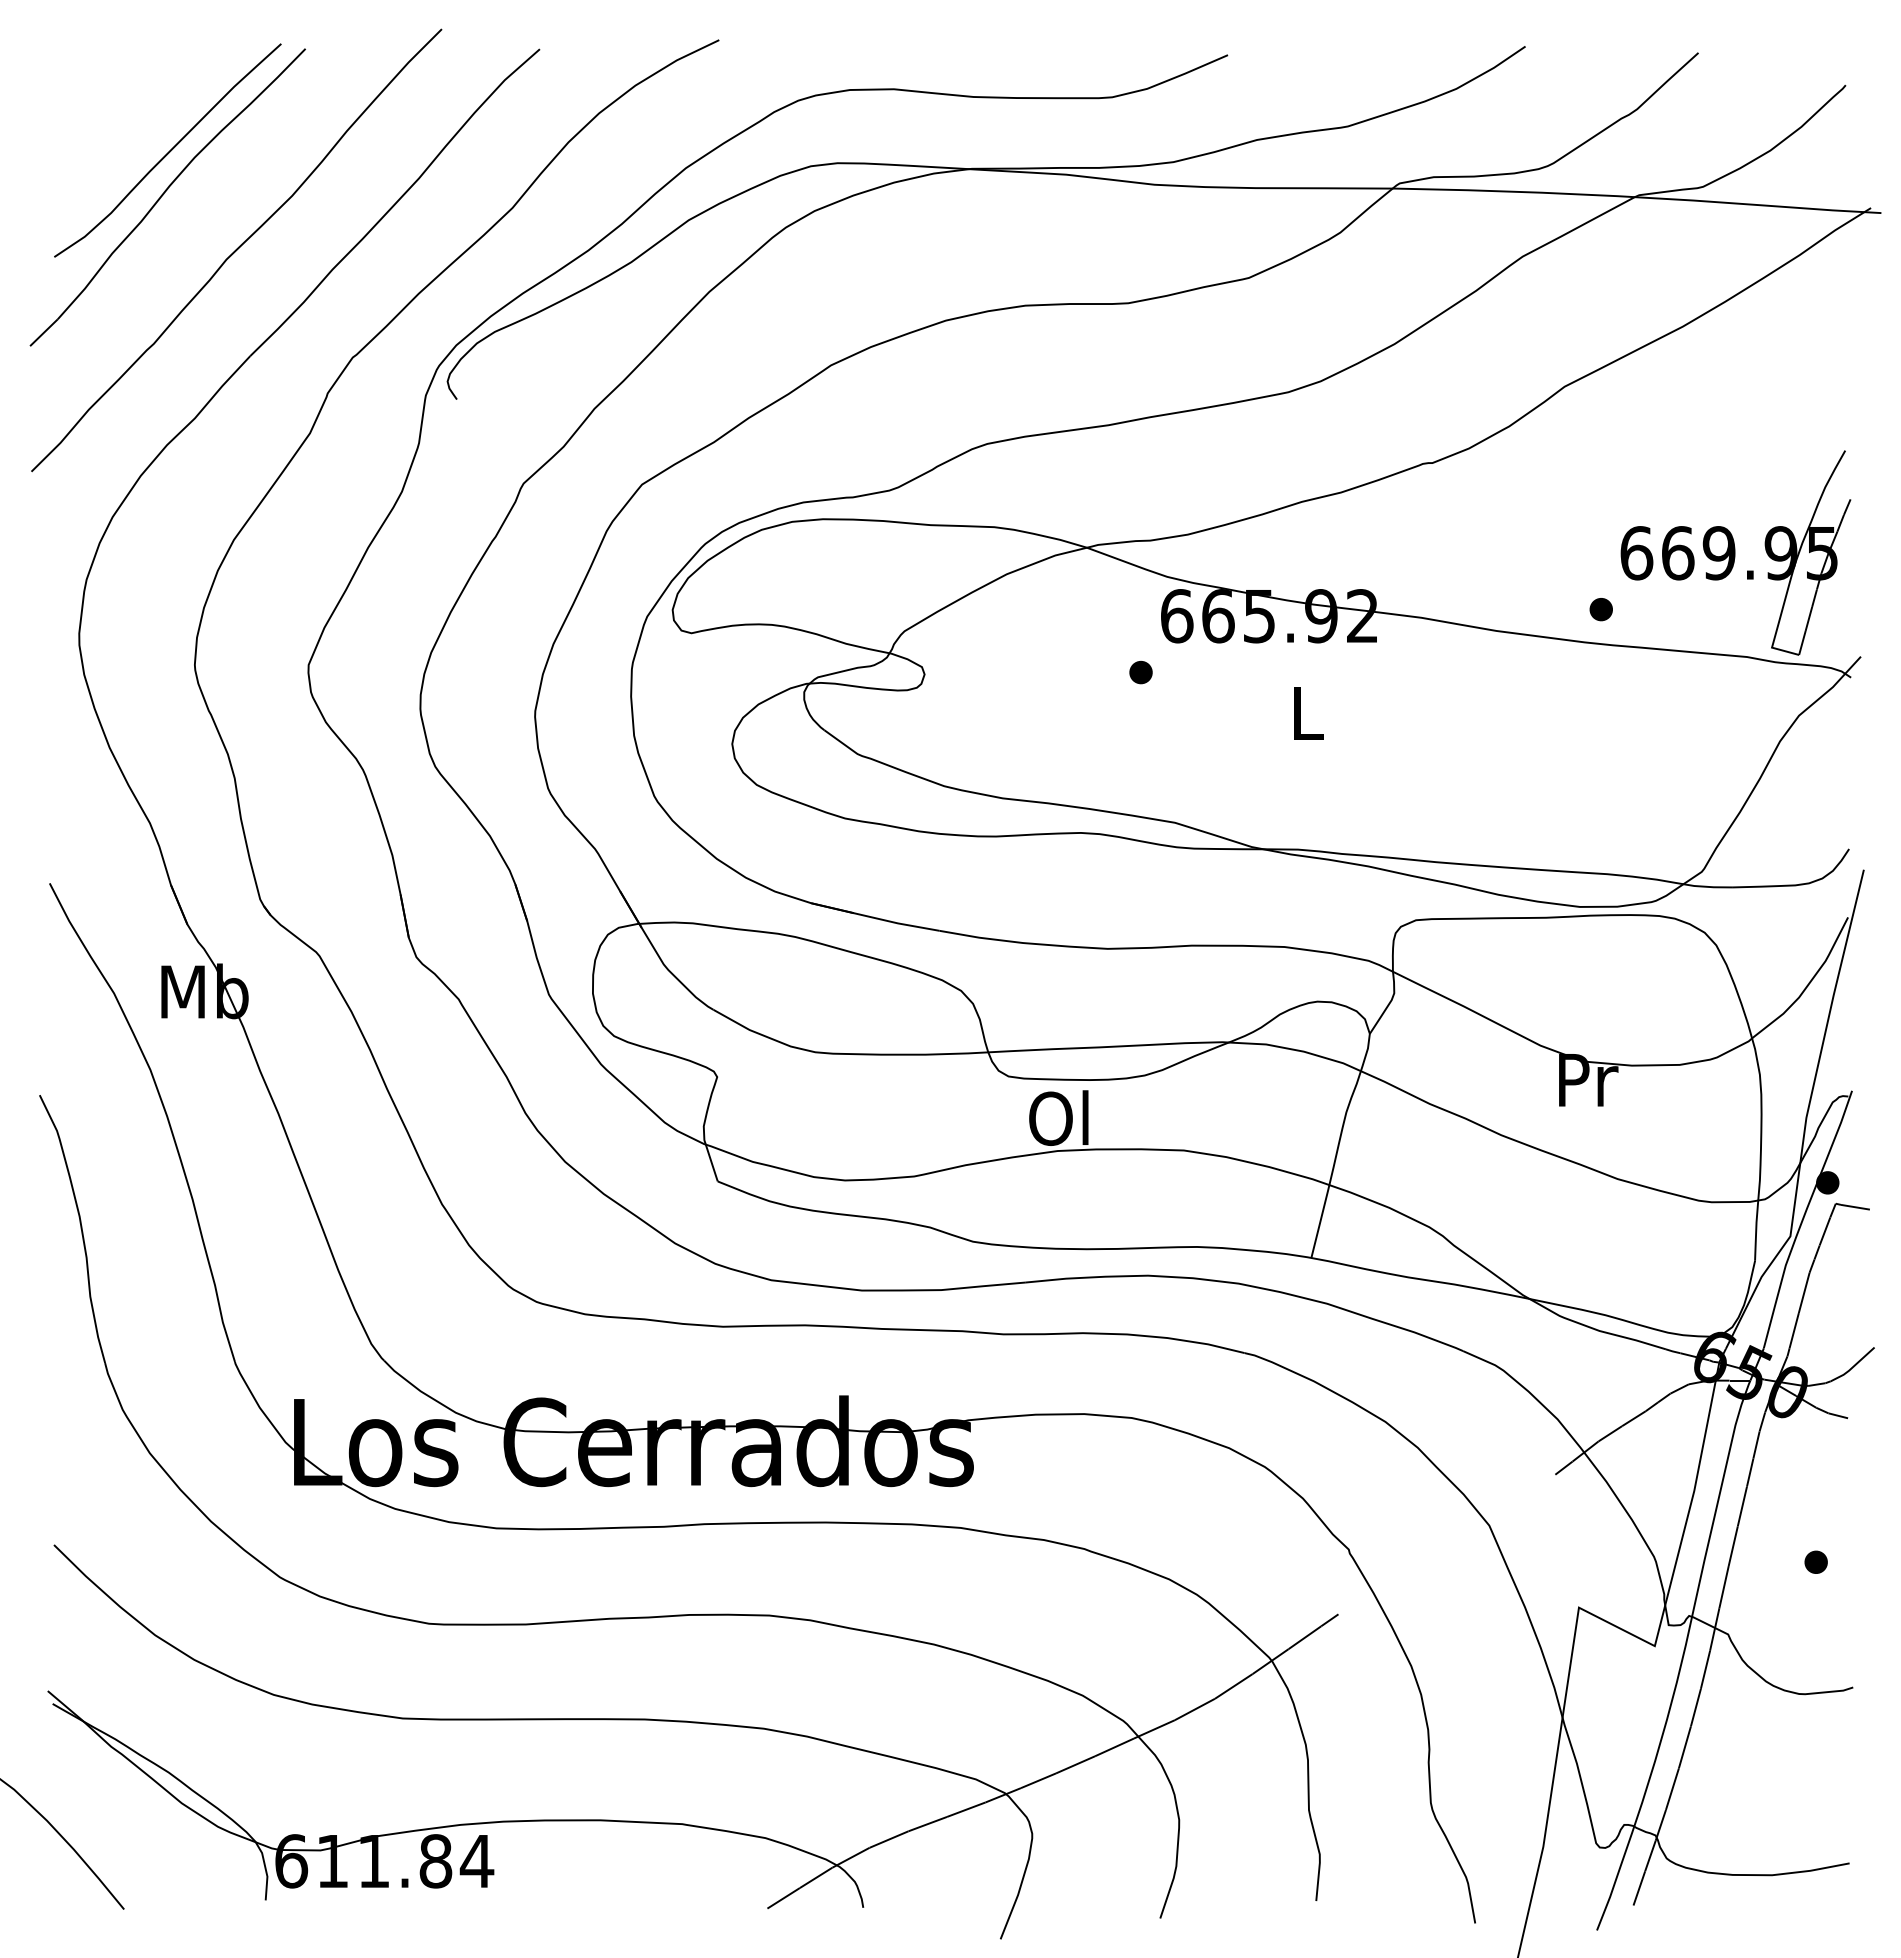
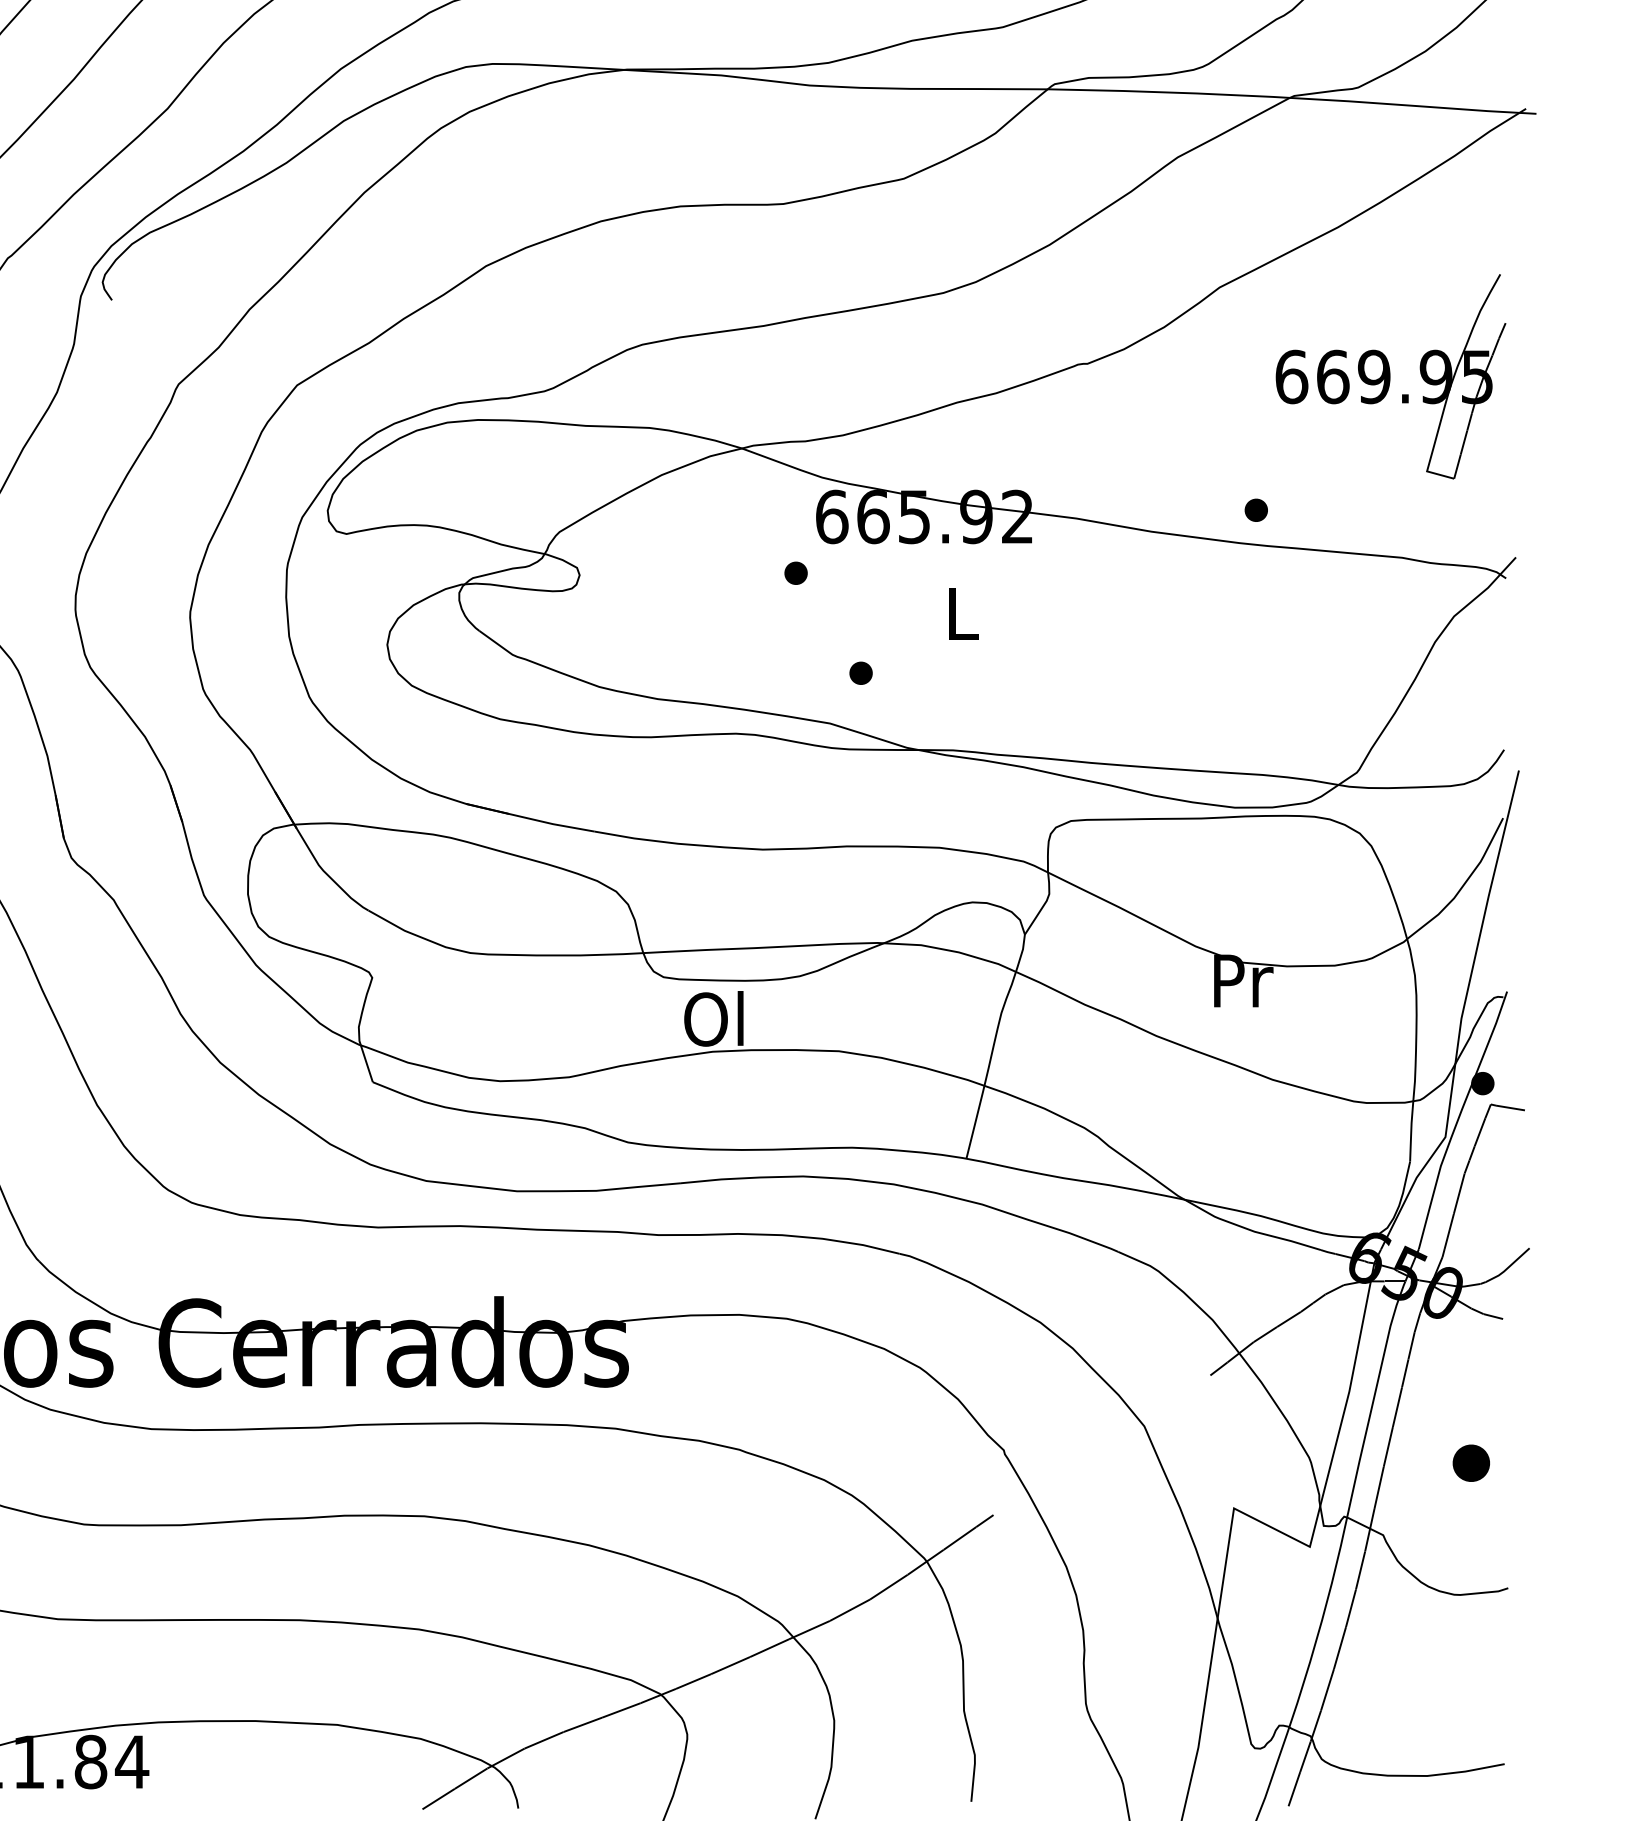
part: (1735, 552) -> (1390, 376), moved
part: (1205, 772) -> (860, 673), added
part: (1815, 1561) -> (1470, 1462), size x1.6

